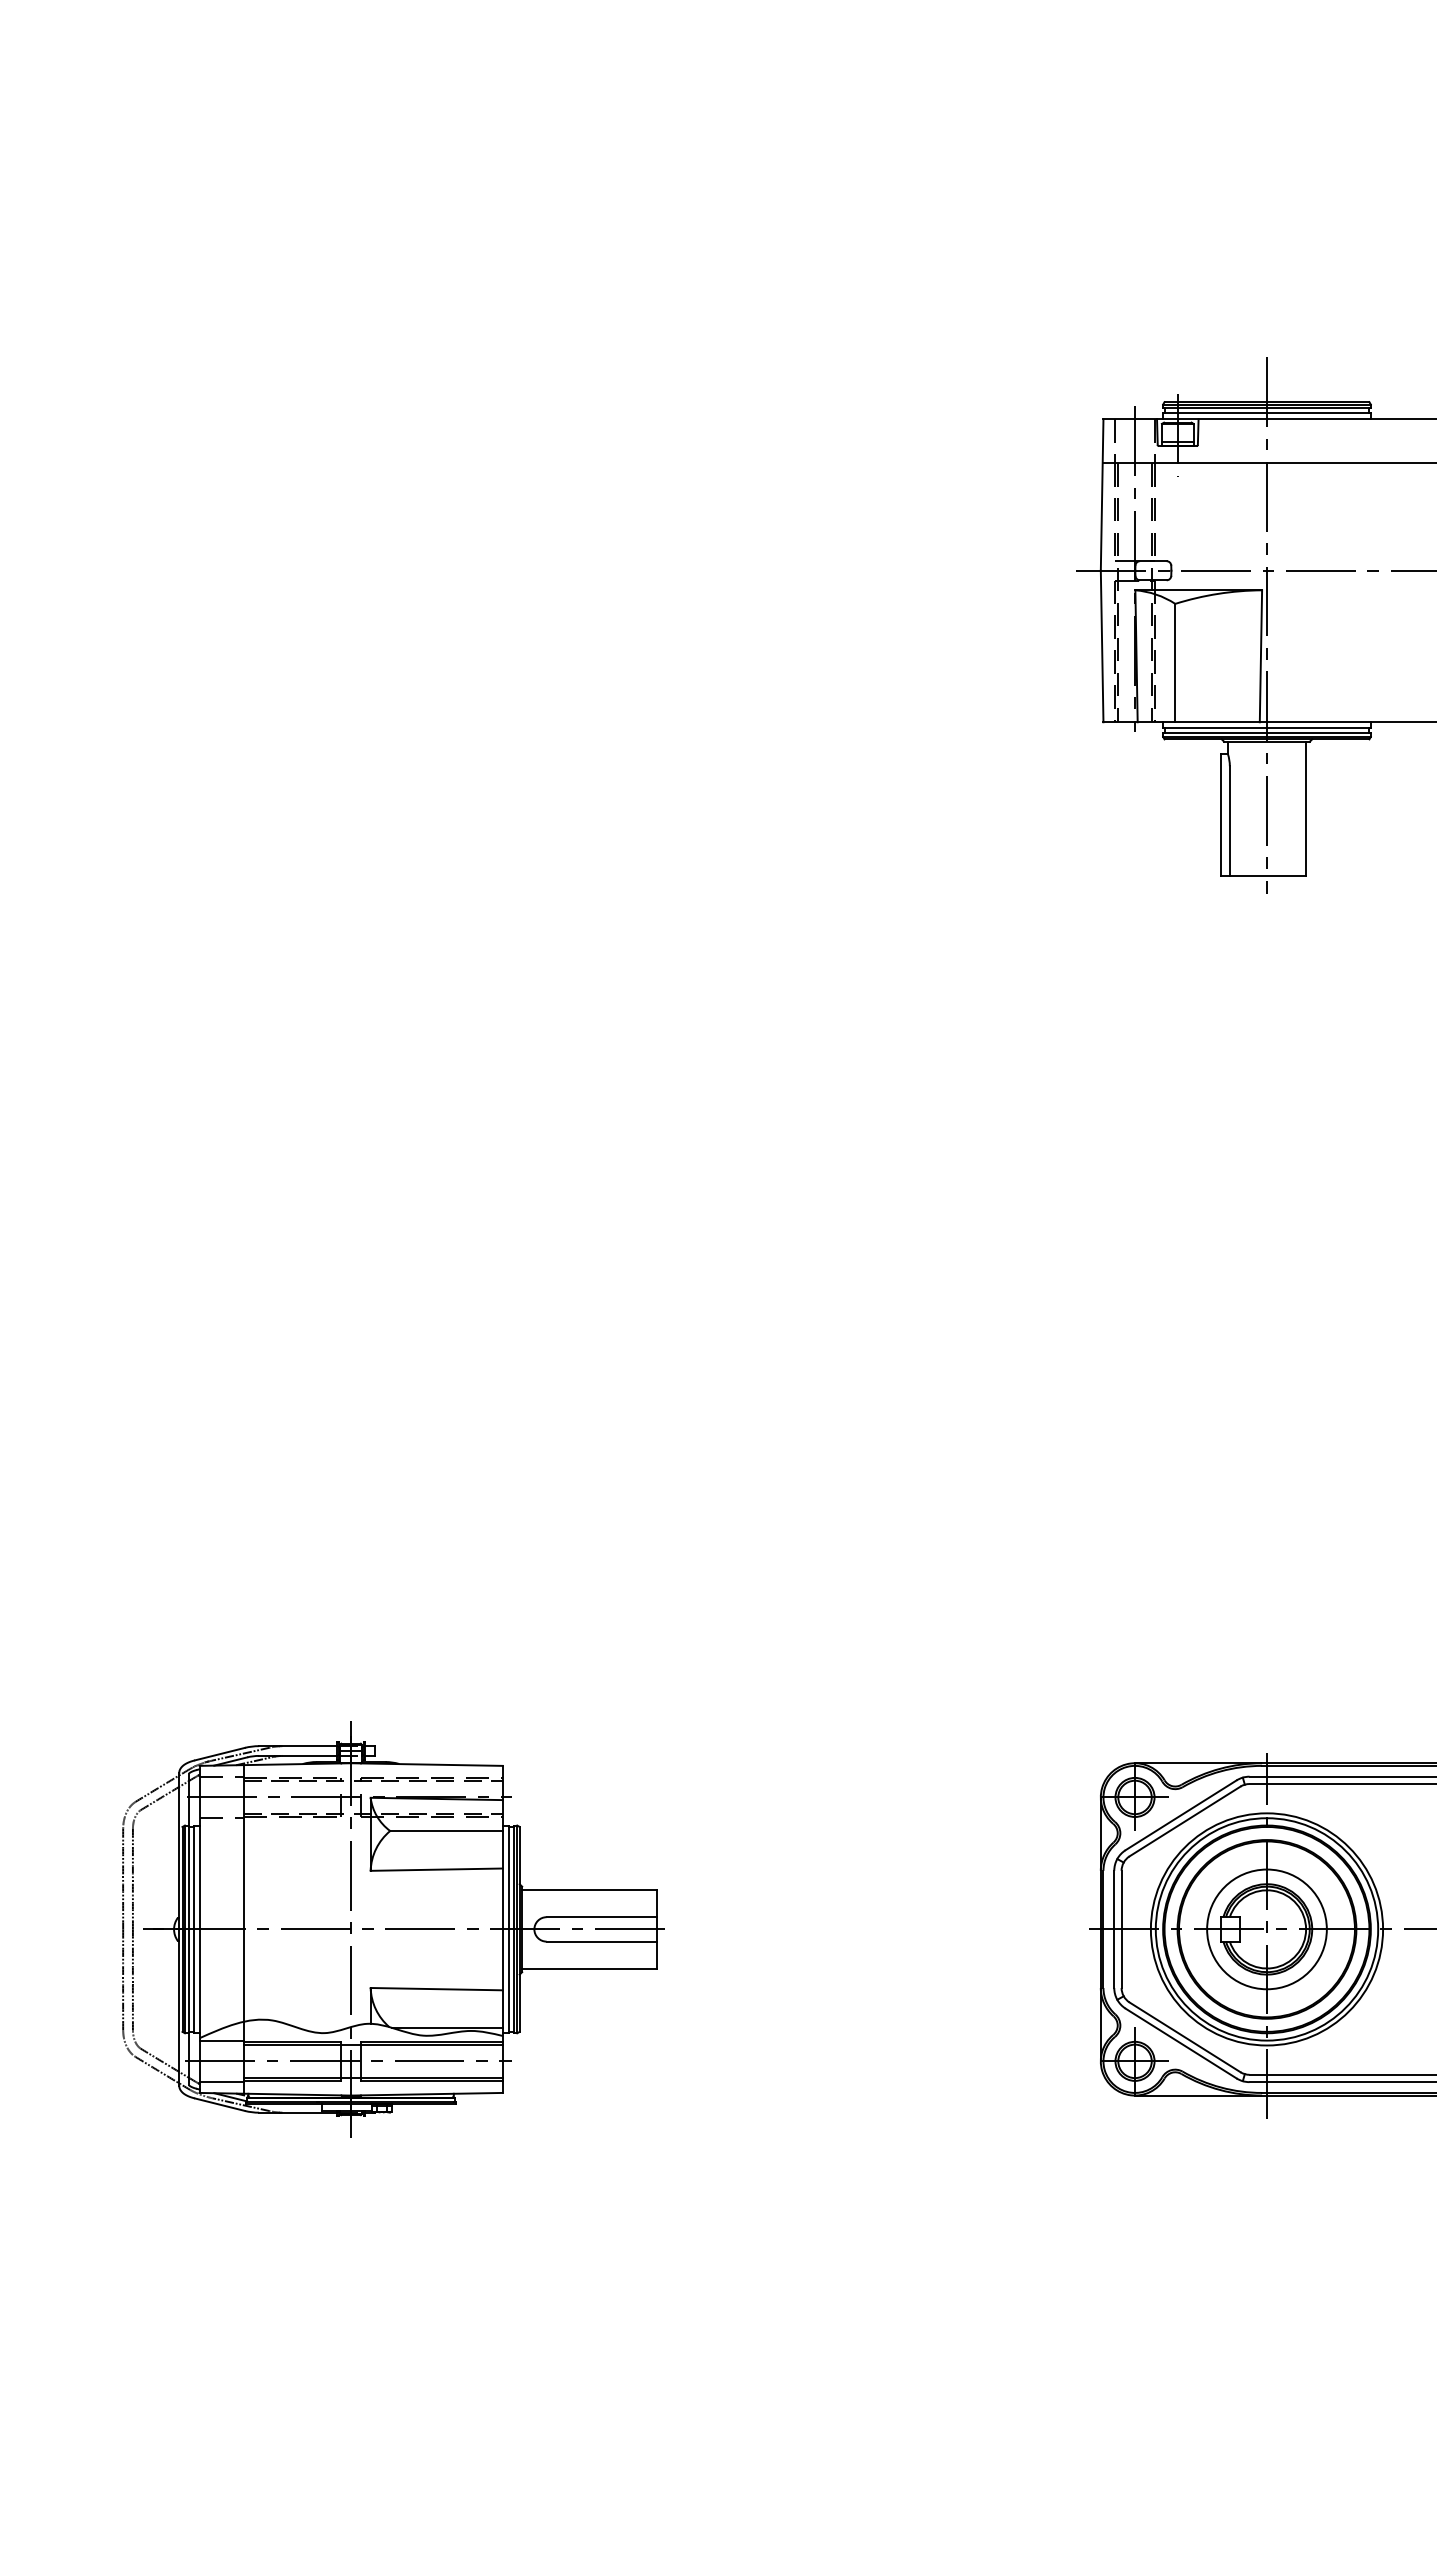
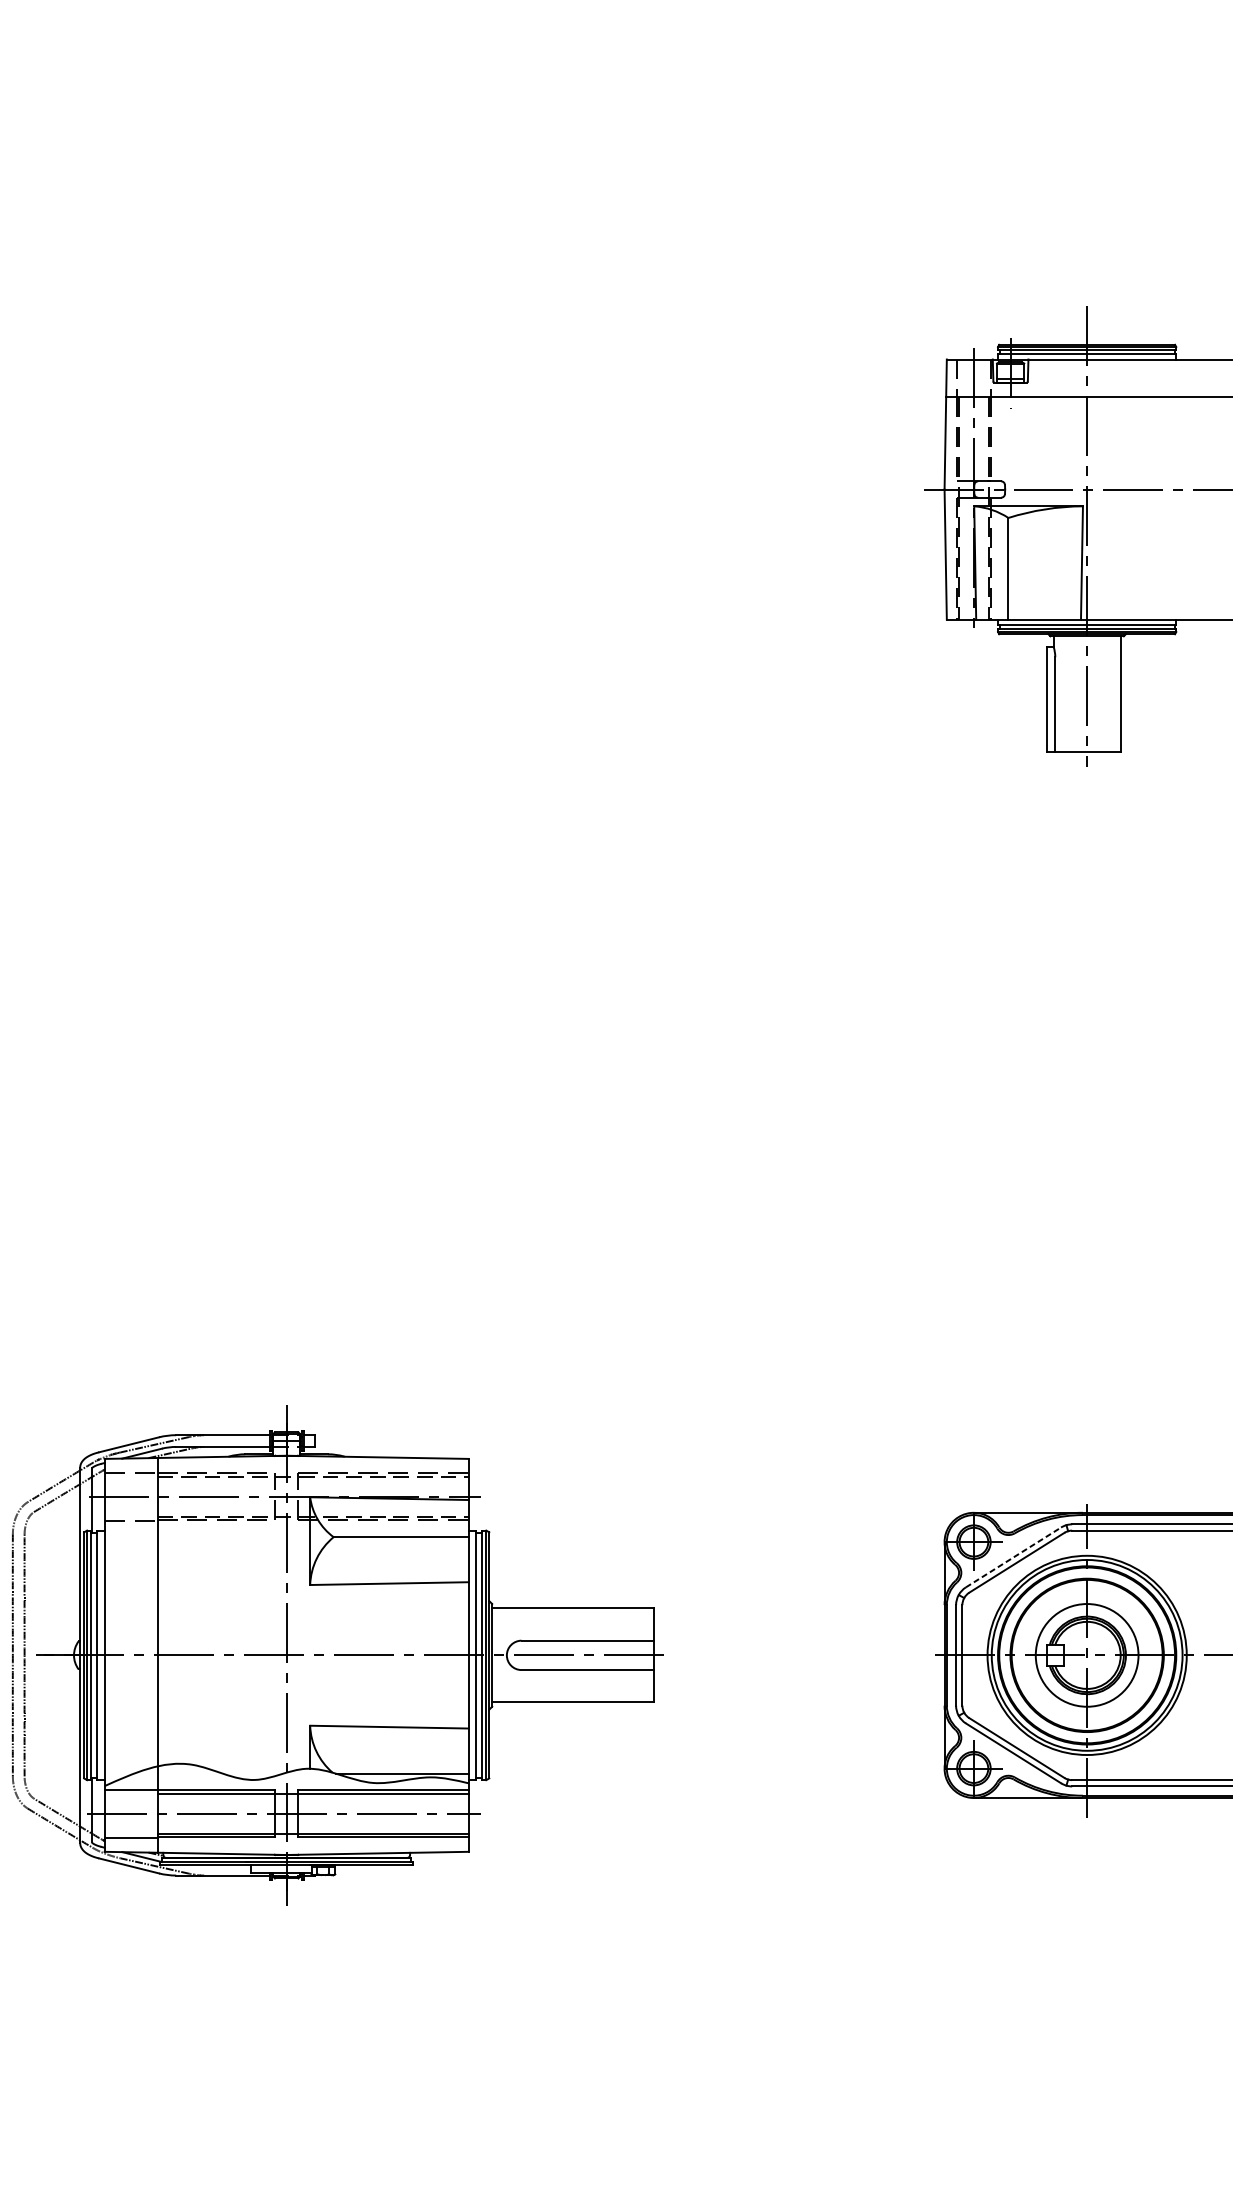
line: (1181, 1815) -> (1013, 1557), solid -> dashed
part: (393, 1929) -> (337, 1655), size x1.4

